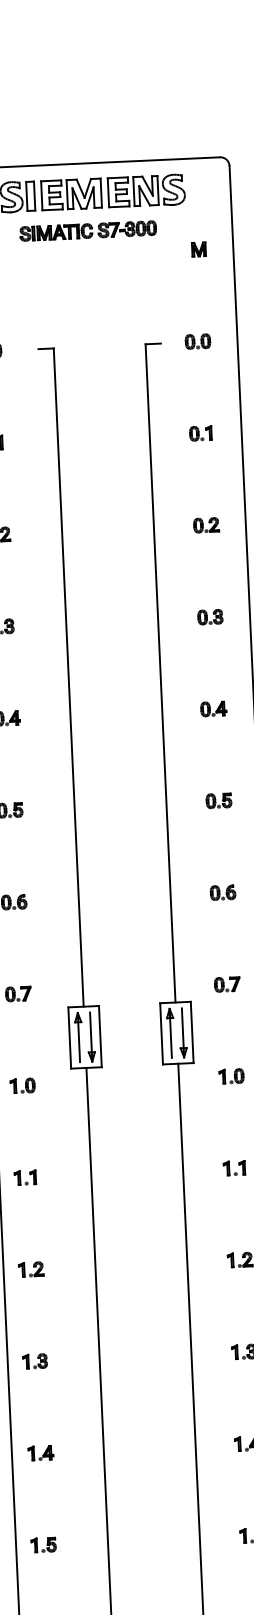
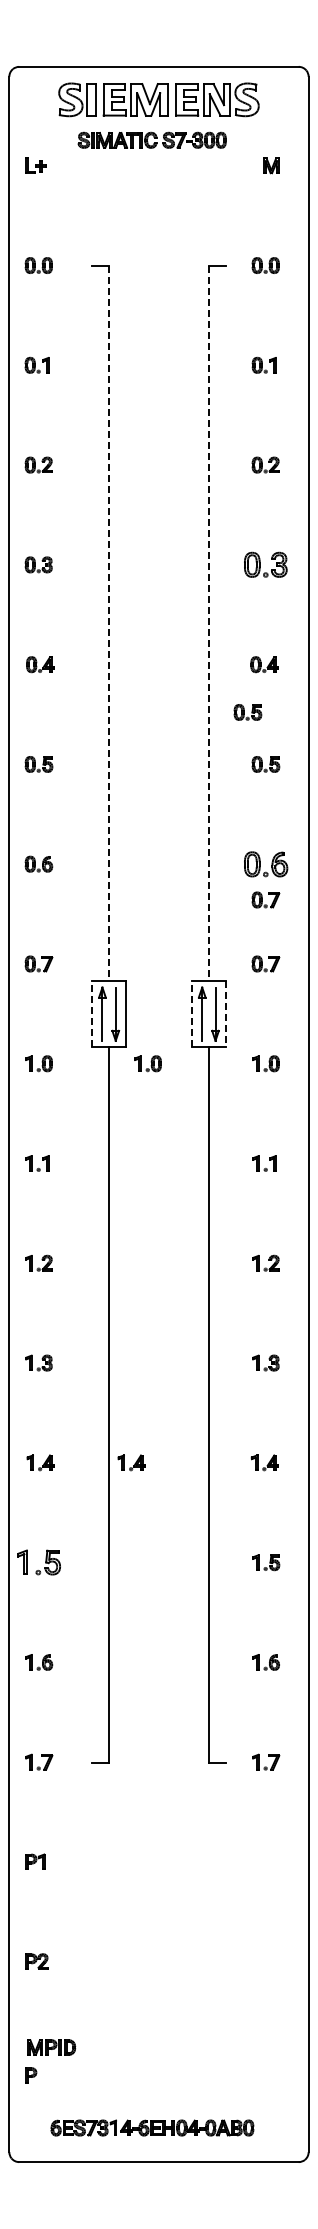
part: (210, 616) -> (265, 564), size x1.6
line: (160, 673) -> (208, 623), solid -> dashed
line: (69, 677) -> (109, 623), solid -> dashed
part: (199, 753) -> (247, 712), added
part: (222, 892) -> (265, 863), size x1.6
part: (224, 925) -> (265, 899), added
line: (192, 1032) -> (225, 1014), solid -> dashed
line: (161, 1033) -> (192, 1013), solid -> dashed
line: (69, 1037) -> (92, 1013), solid -> dashed
part: (122, 1081) -> (147, 1063), added
part: (124, 1449) -> (131, 1462), added
part: (43, 1544) -> (39, 1562), size x1.6

